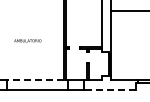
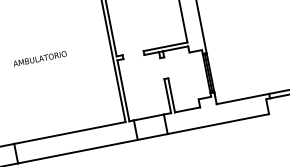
line: (35, 80) -> (70, 133), dashed -> solid
line: (109, 90) -> (218, 124), dashed -> solid

